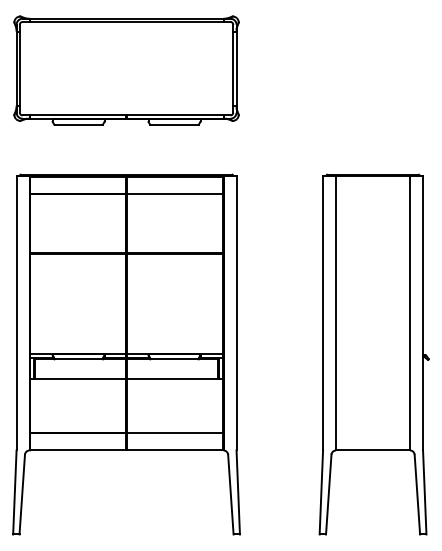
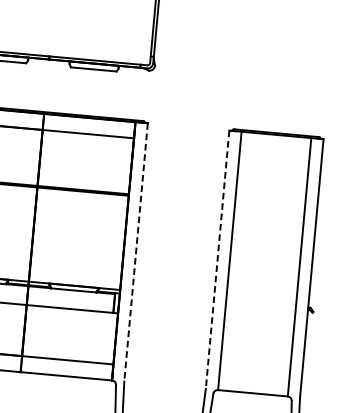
line: (236, 313) -> (136, 252), solid -> dashed
line: (323, 313) -> (217, 259), solid -> dashed

